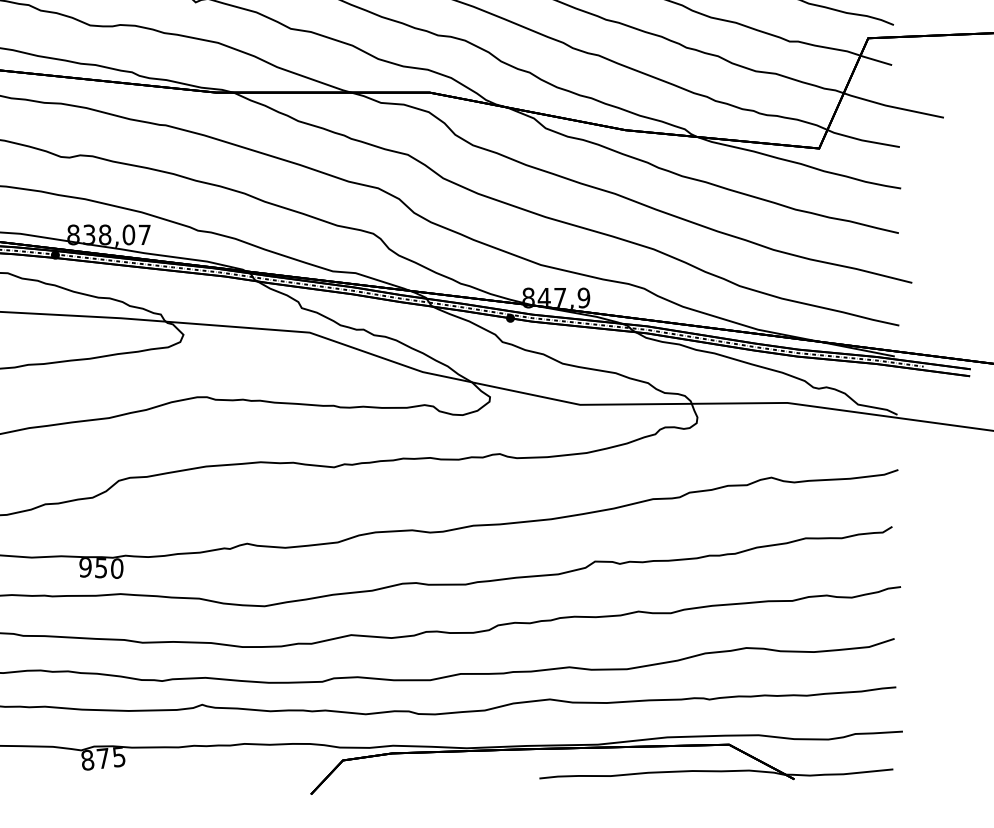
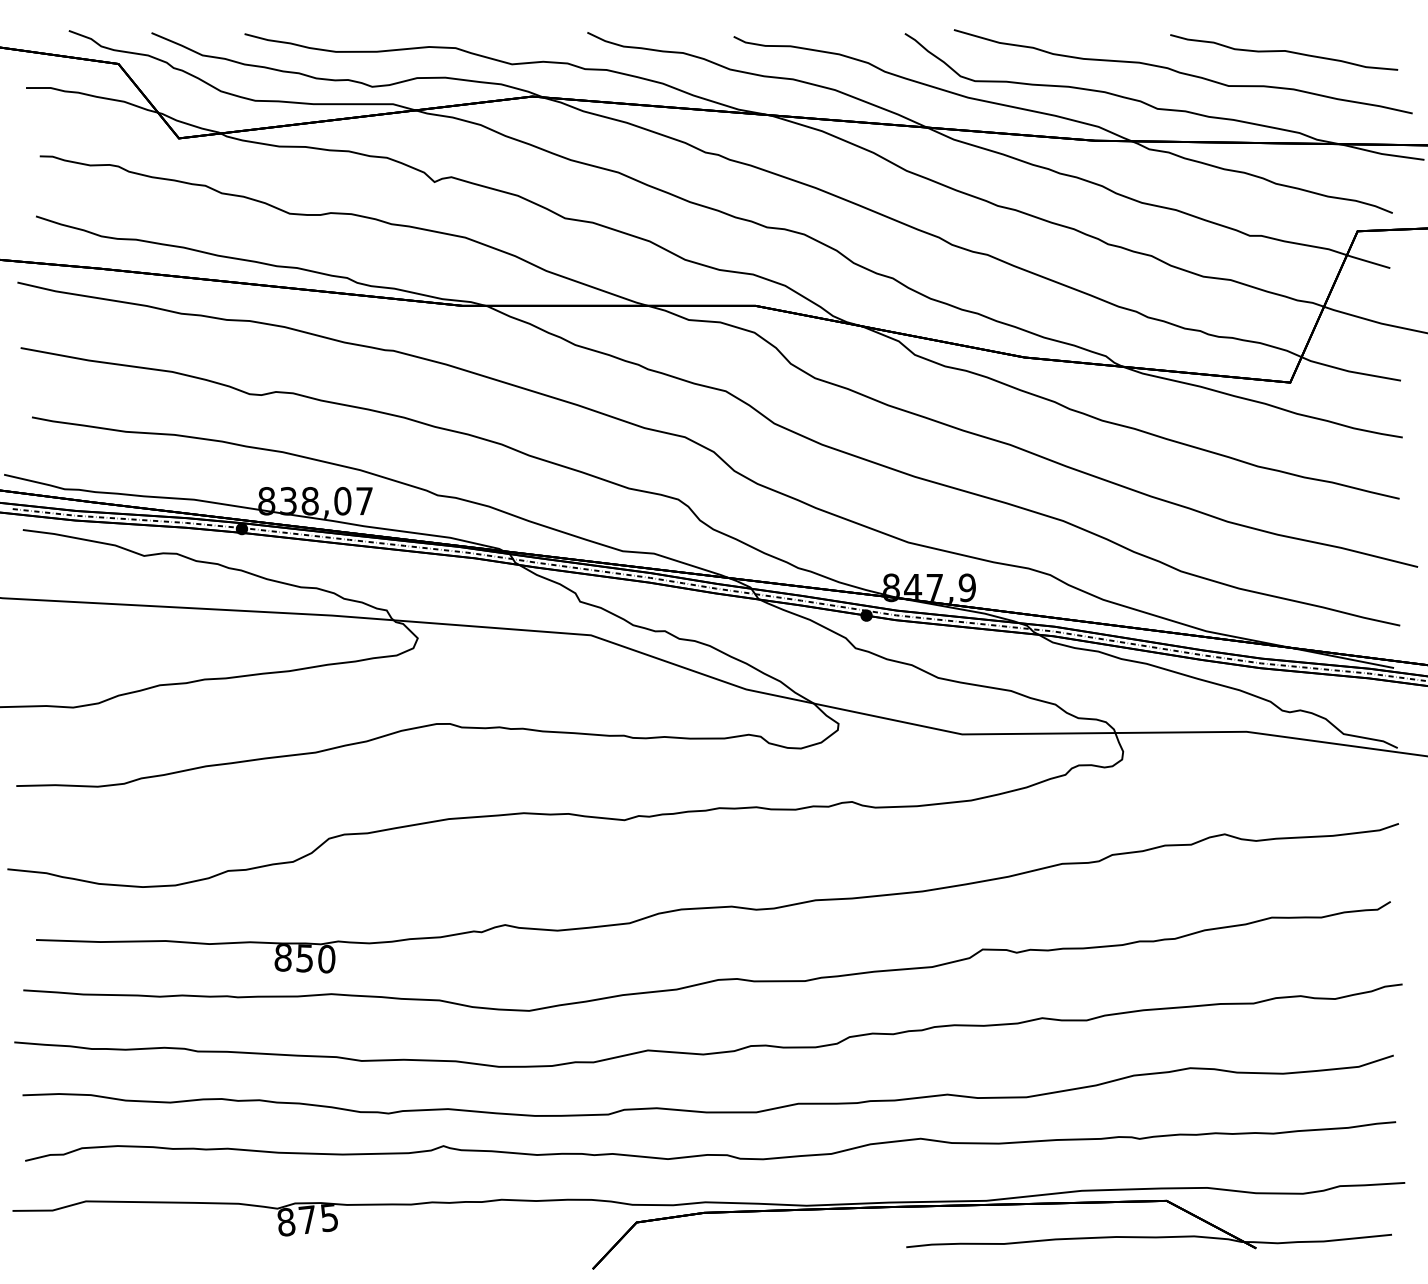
text: (84, 567) -> (282, 957), 950 -> 850

